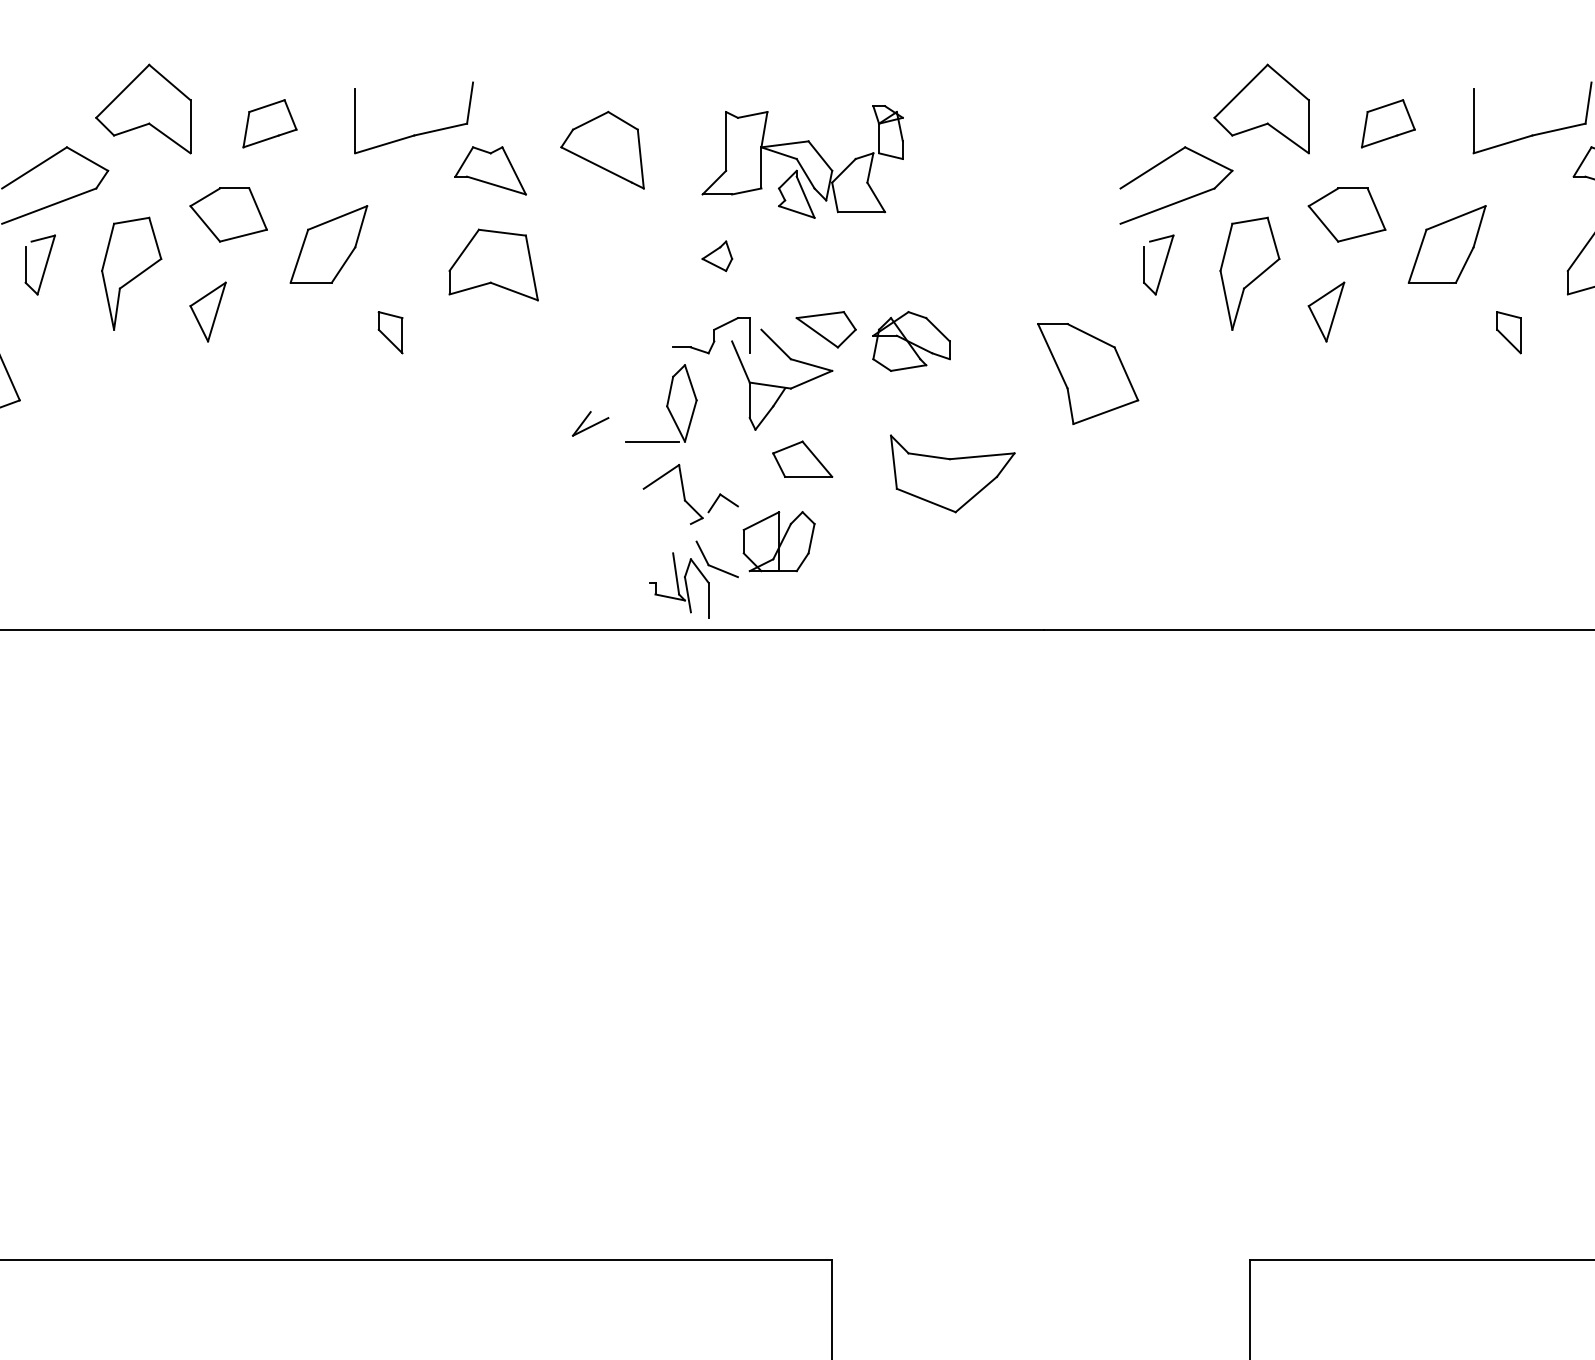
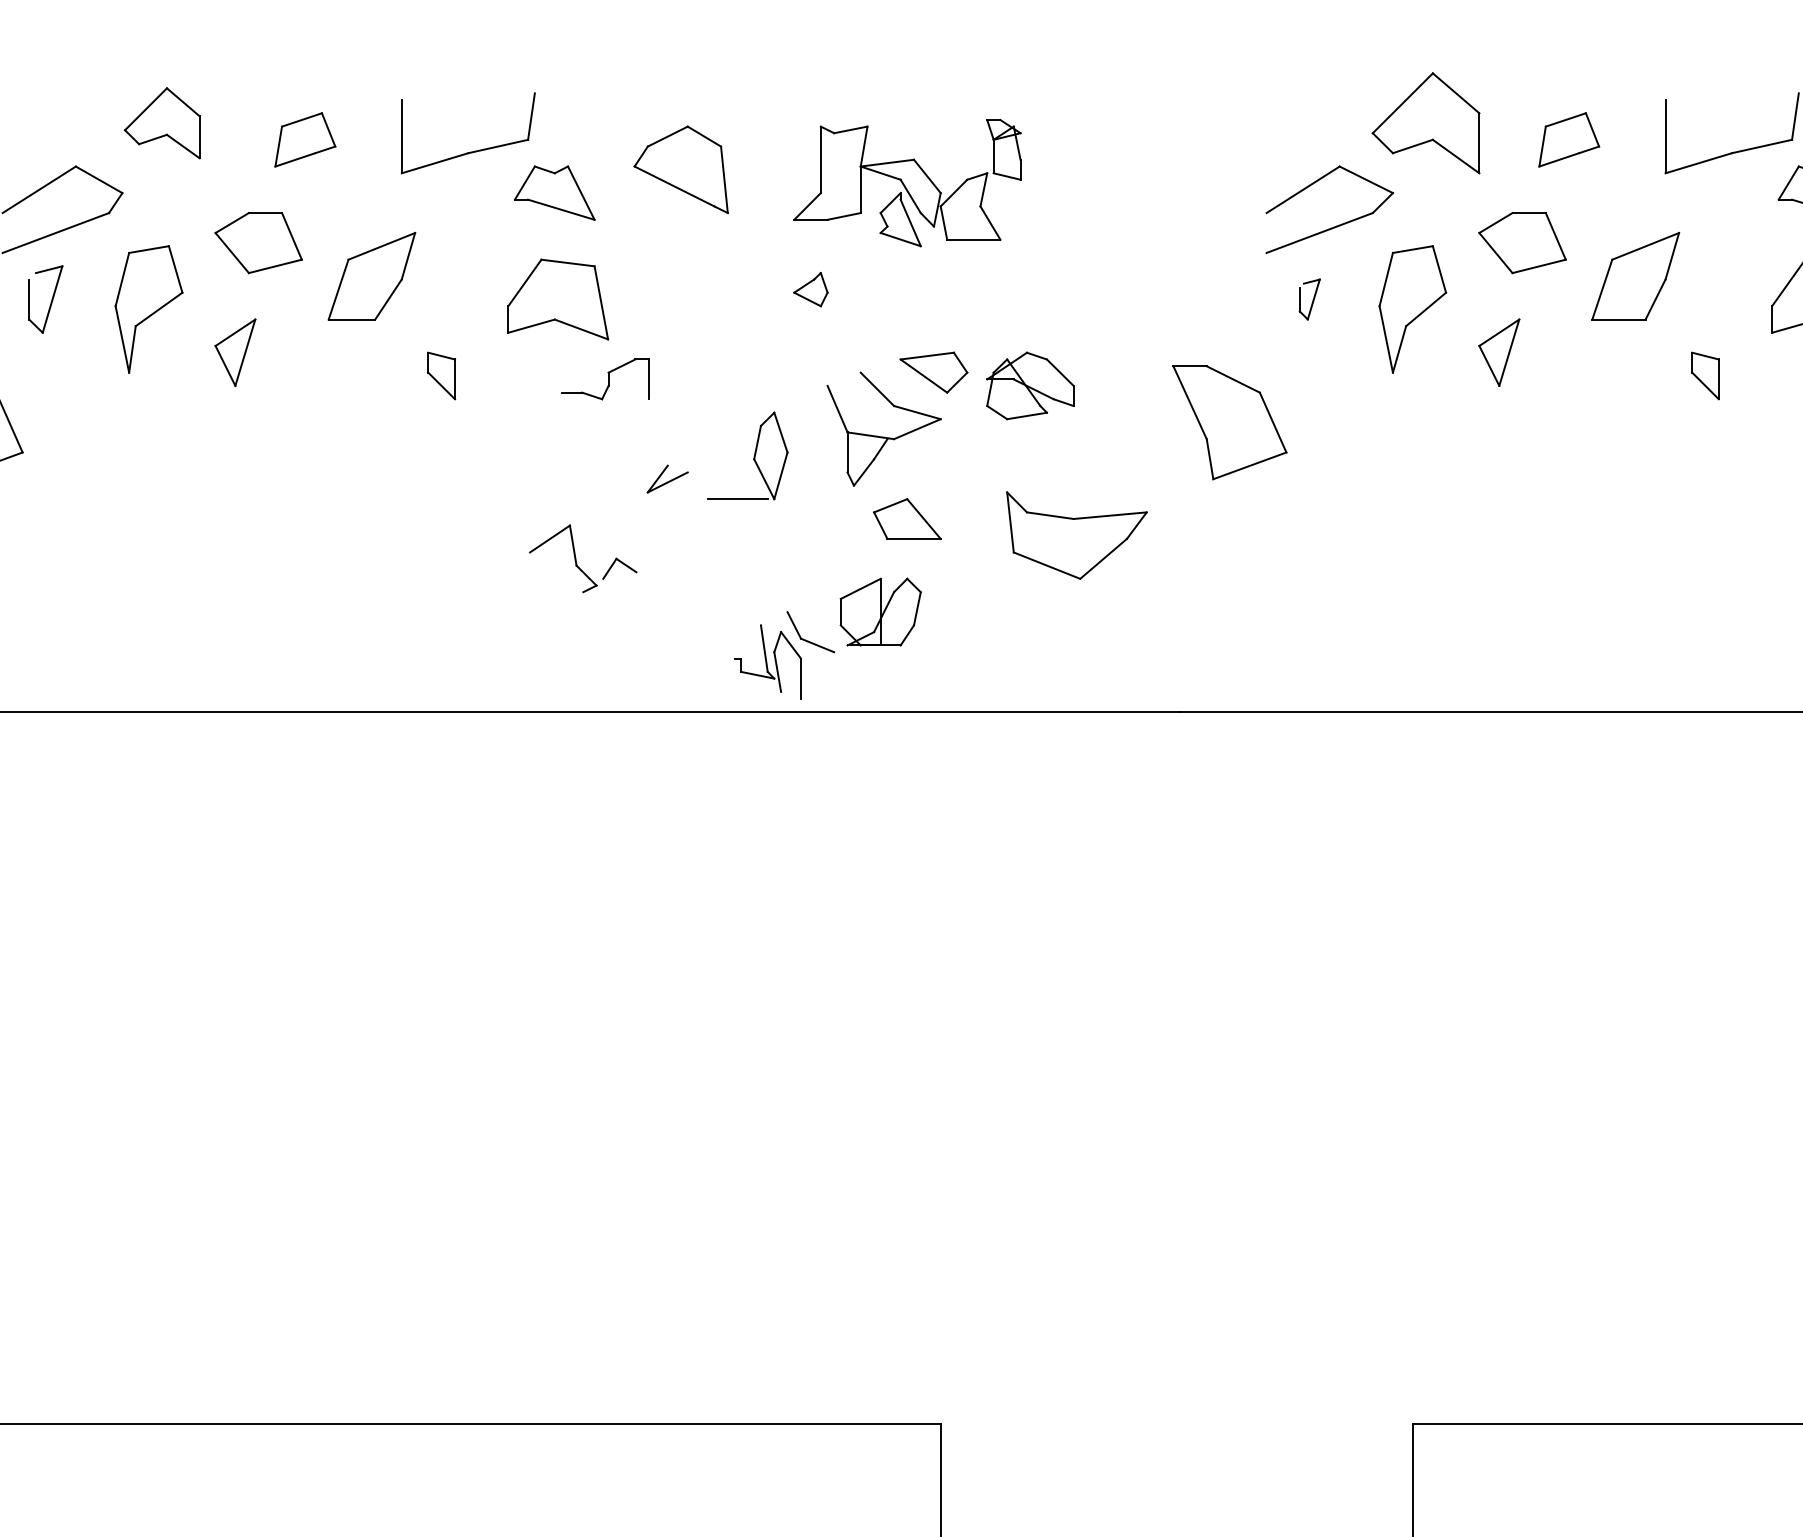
part: (143, 108) -> (162, 122), size x0.7
part: (1158, 264) -> (1309, 298), size x0.6
part: (711, 335) -> (605, 379), moved
part: (690, 494) -> (582, 558), moved

